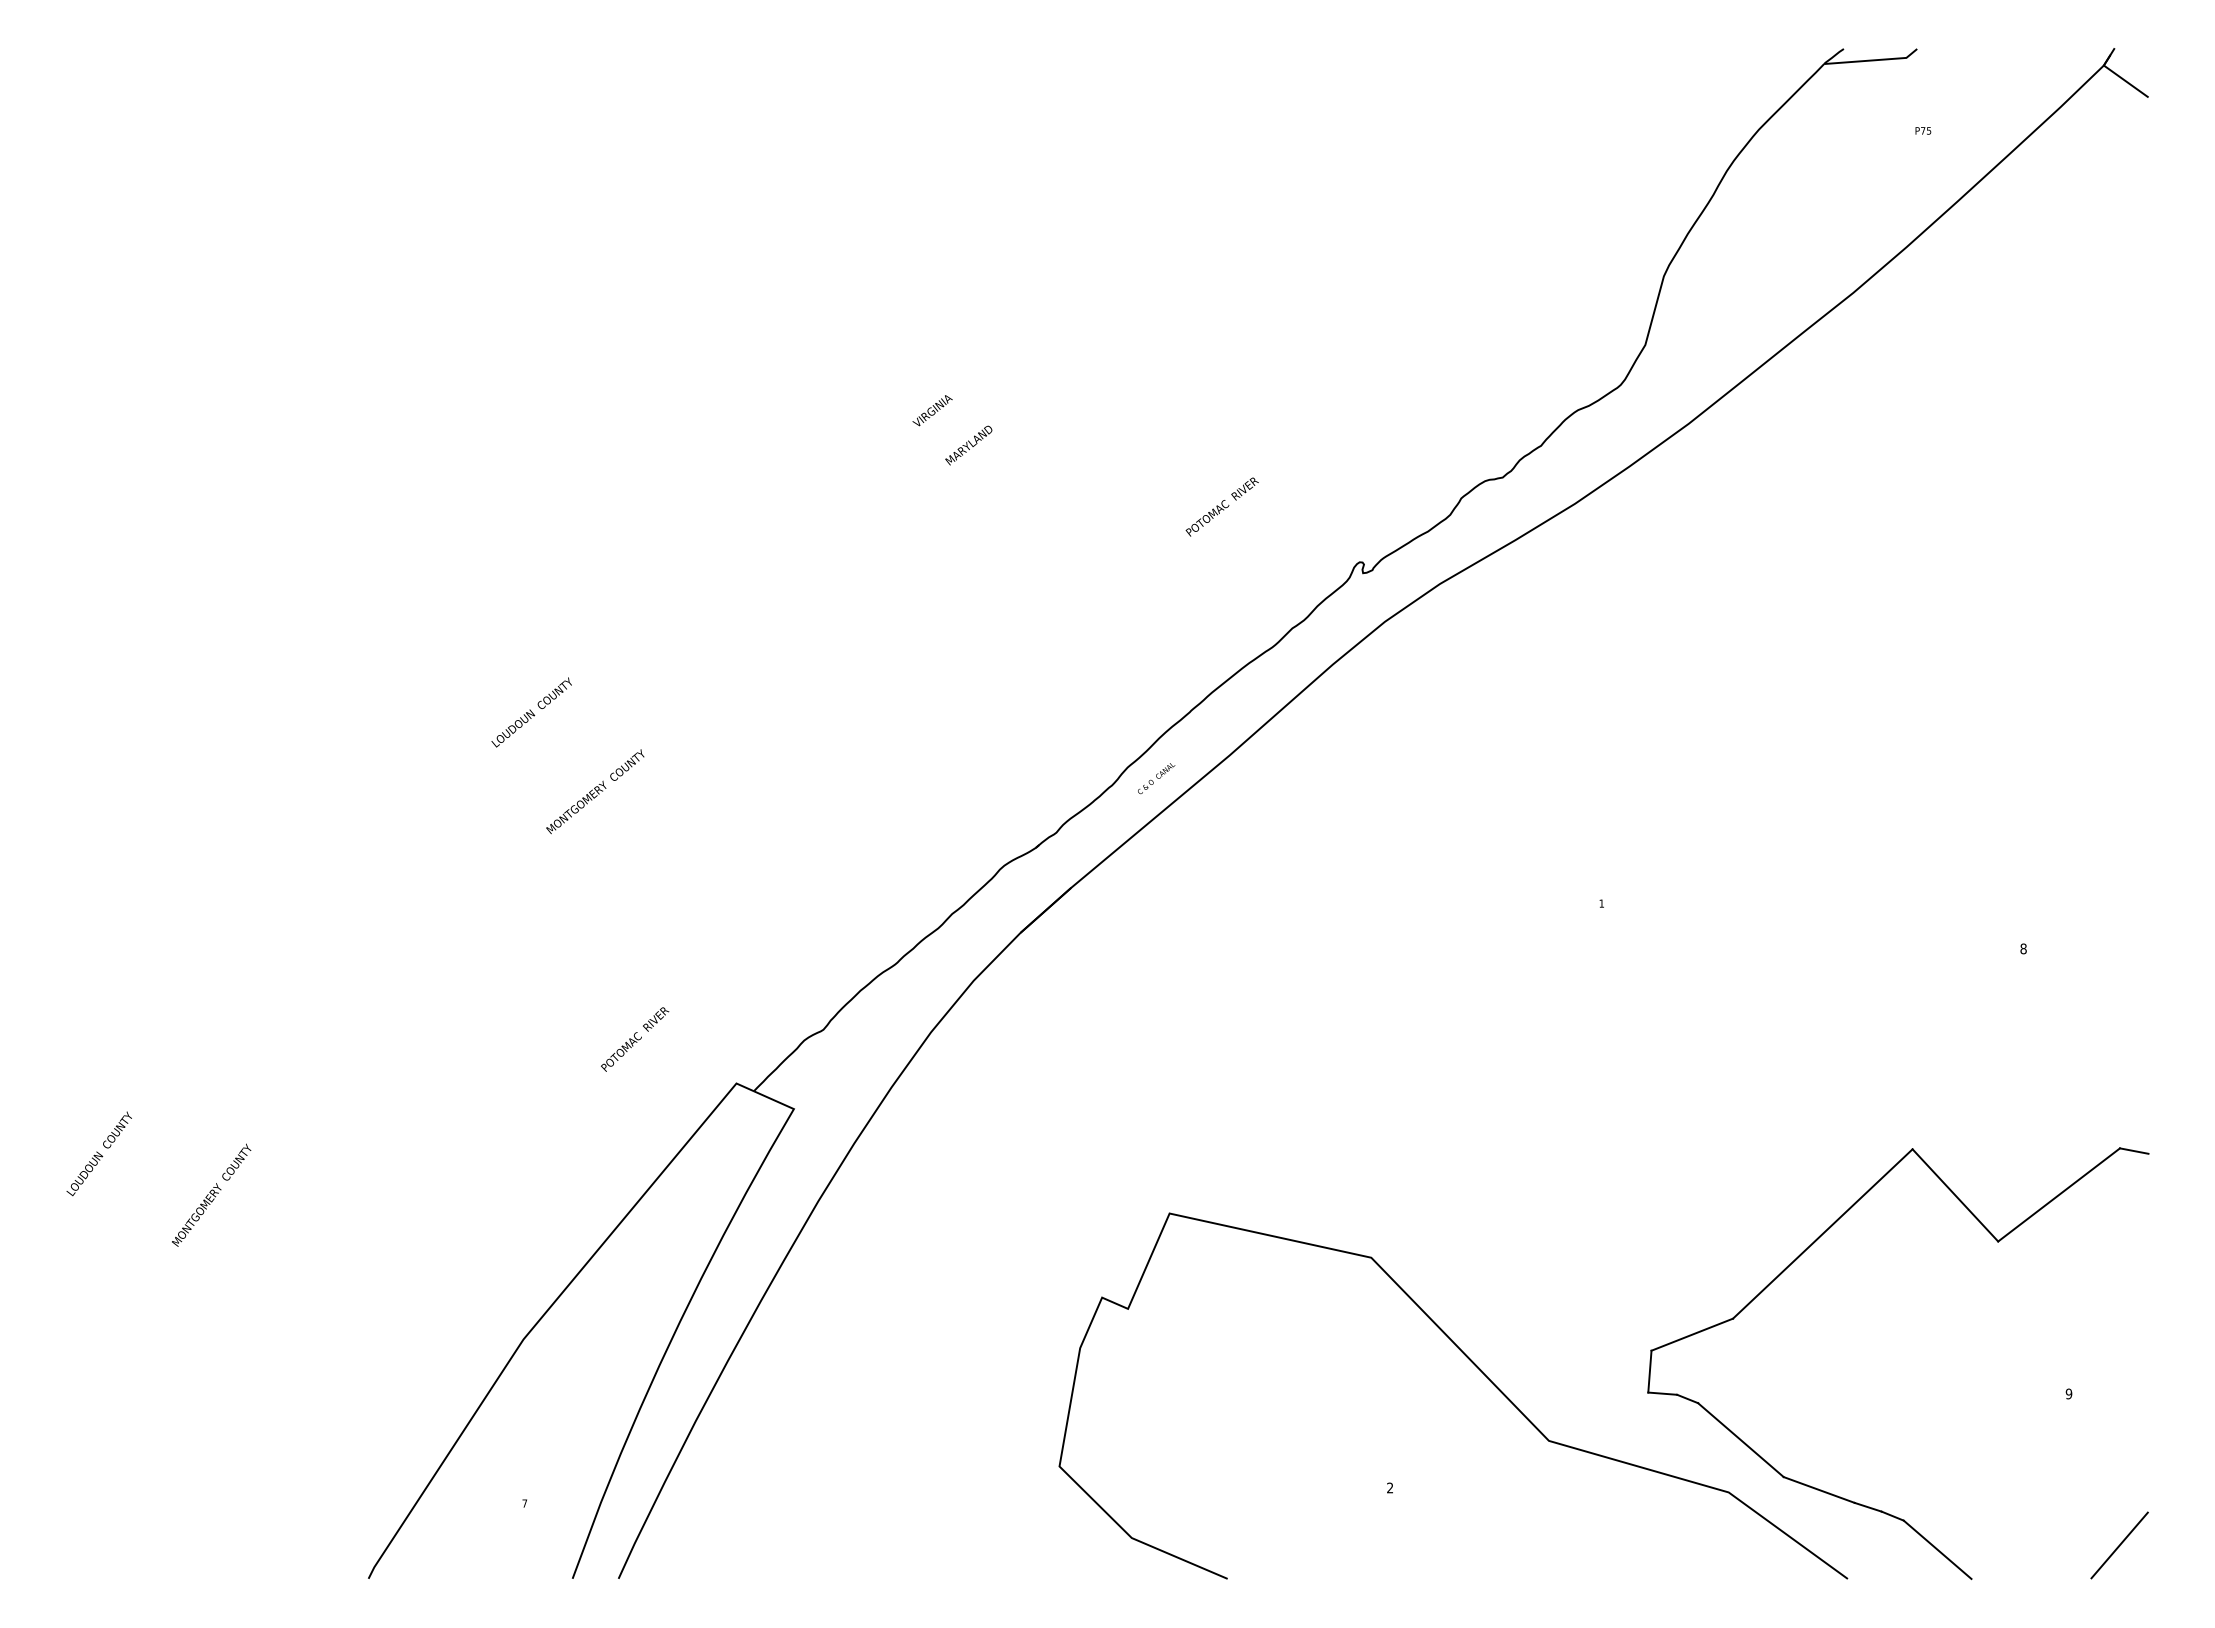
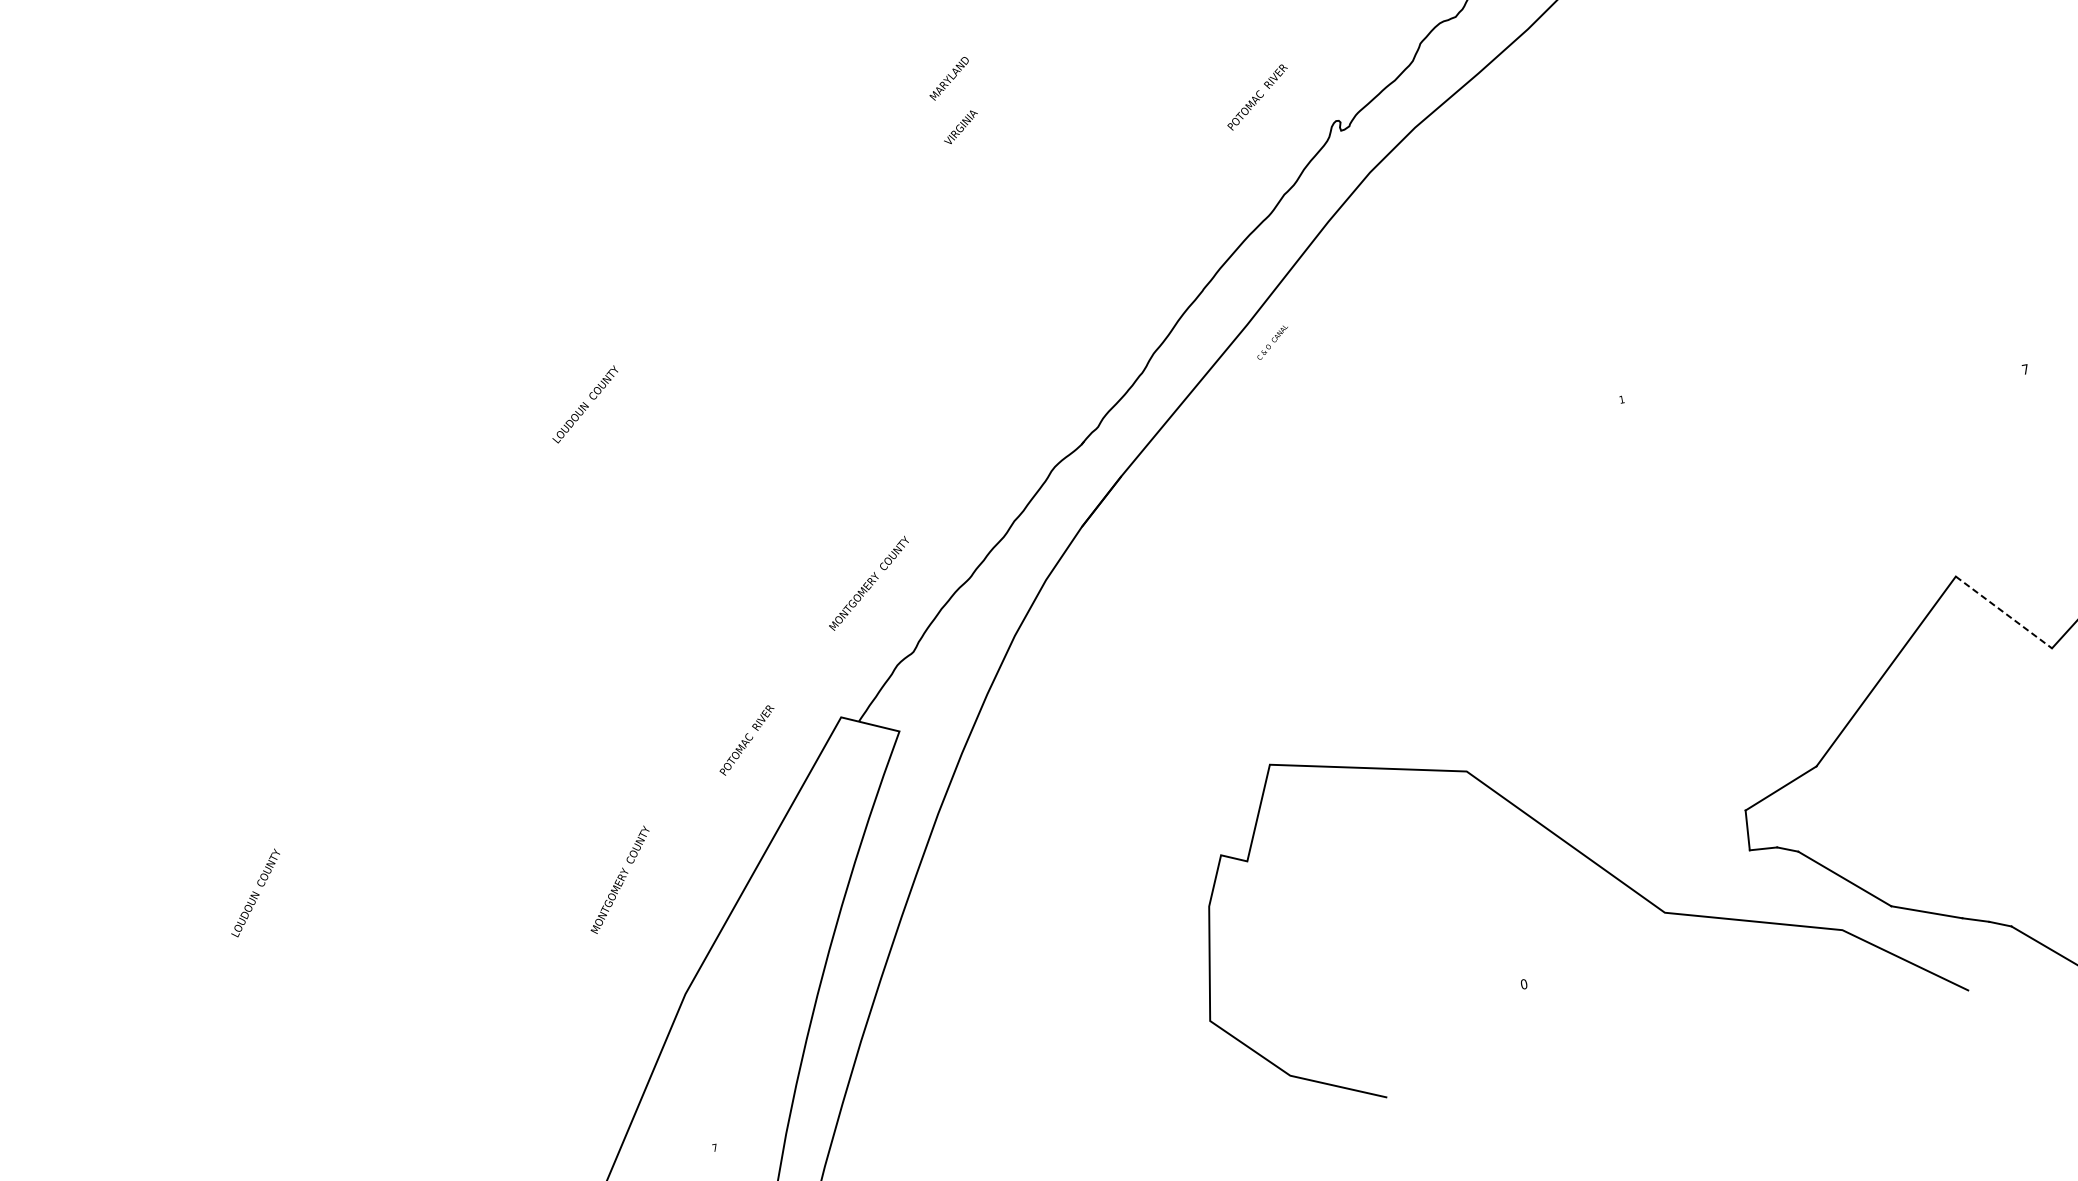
text: (932, 410) -> (960, 127), moved
text: (1221, 506) -> (1256, 97), moved
text: (1156, 778) -> (1272, 342), moved
text: (595, 791) -> (868, 583), moved
text: (2023, 948) -> (2025, 369), 8 -> 7
text: (635, 1039) -> (747, 740), moved
text: (211, 1194) -> (619, 879), moved
line: (1955, 1195) -> (2004, 612), solid -> dashed
text: (1390, 1487) -> (1524, 983), 2 -> 0

